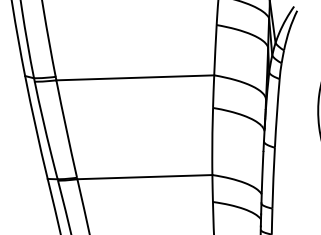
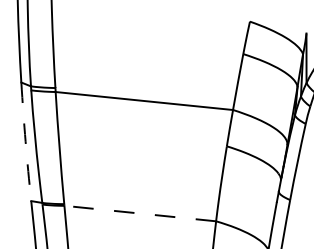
arc: (35, 127) -> (25, 141), solid -> dashed
line: (144, 177) -> (139, 213), solid -> dashed

